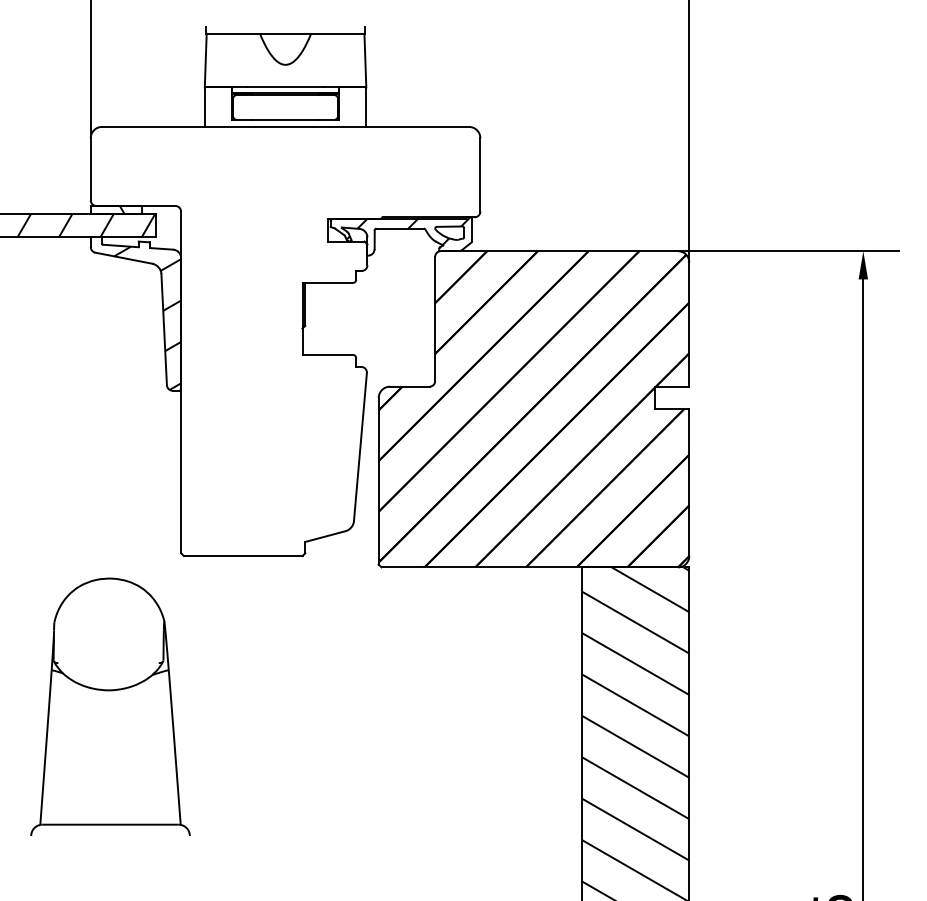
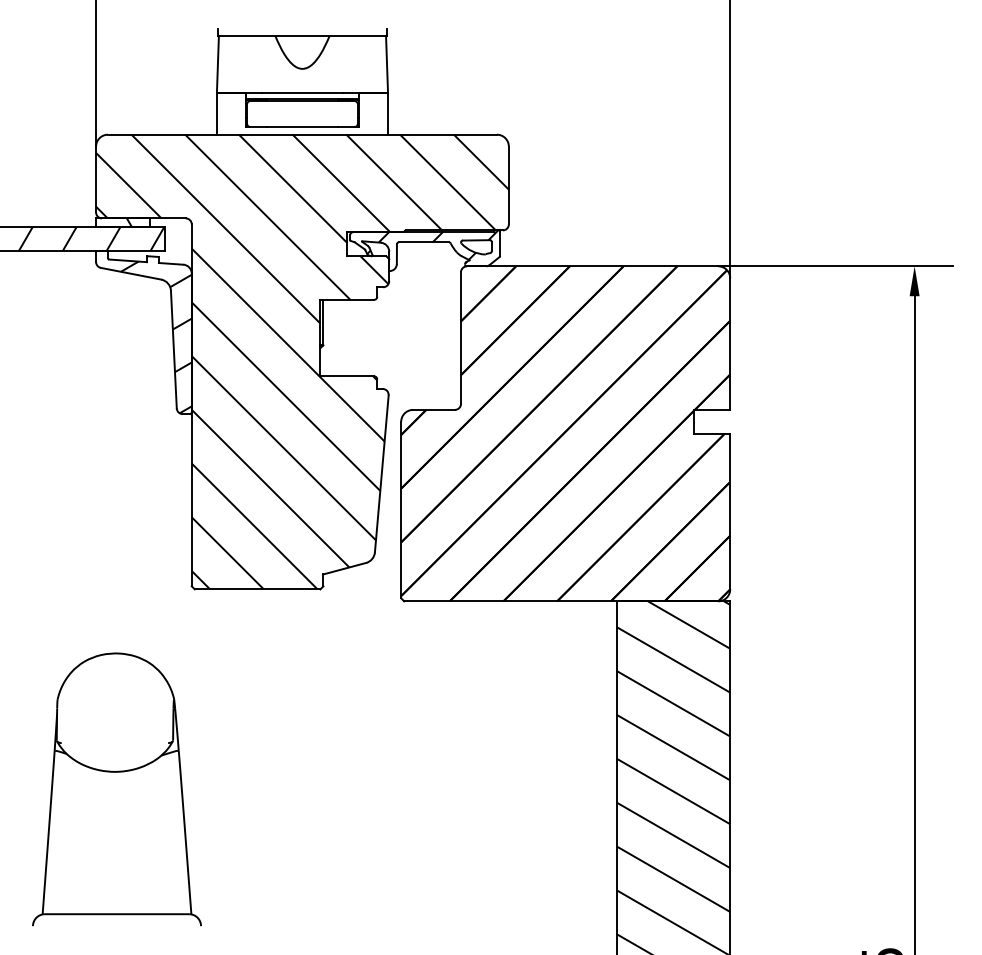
hatch: (285, 341) -> (302, 362), added
part: (110, 706) -> (116, 788), moved

